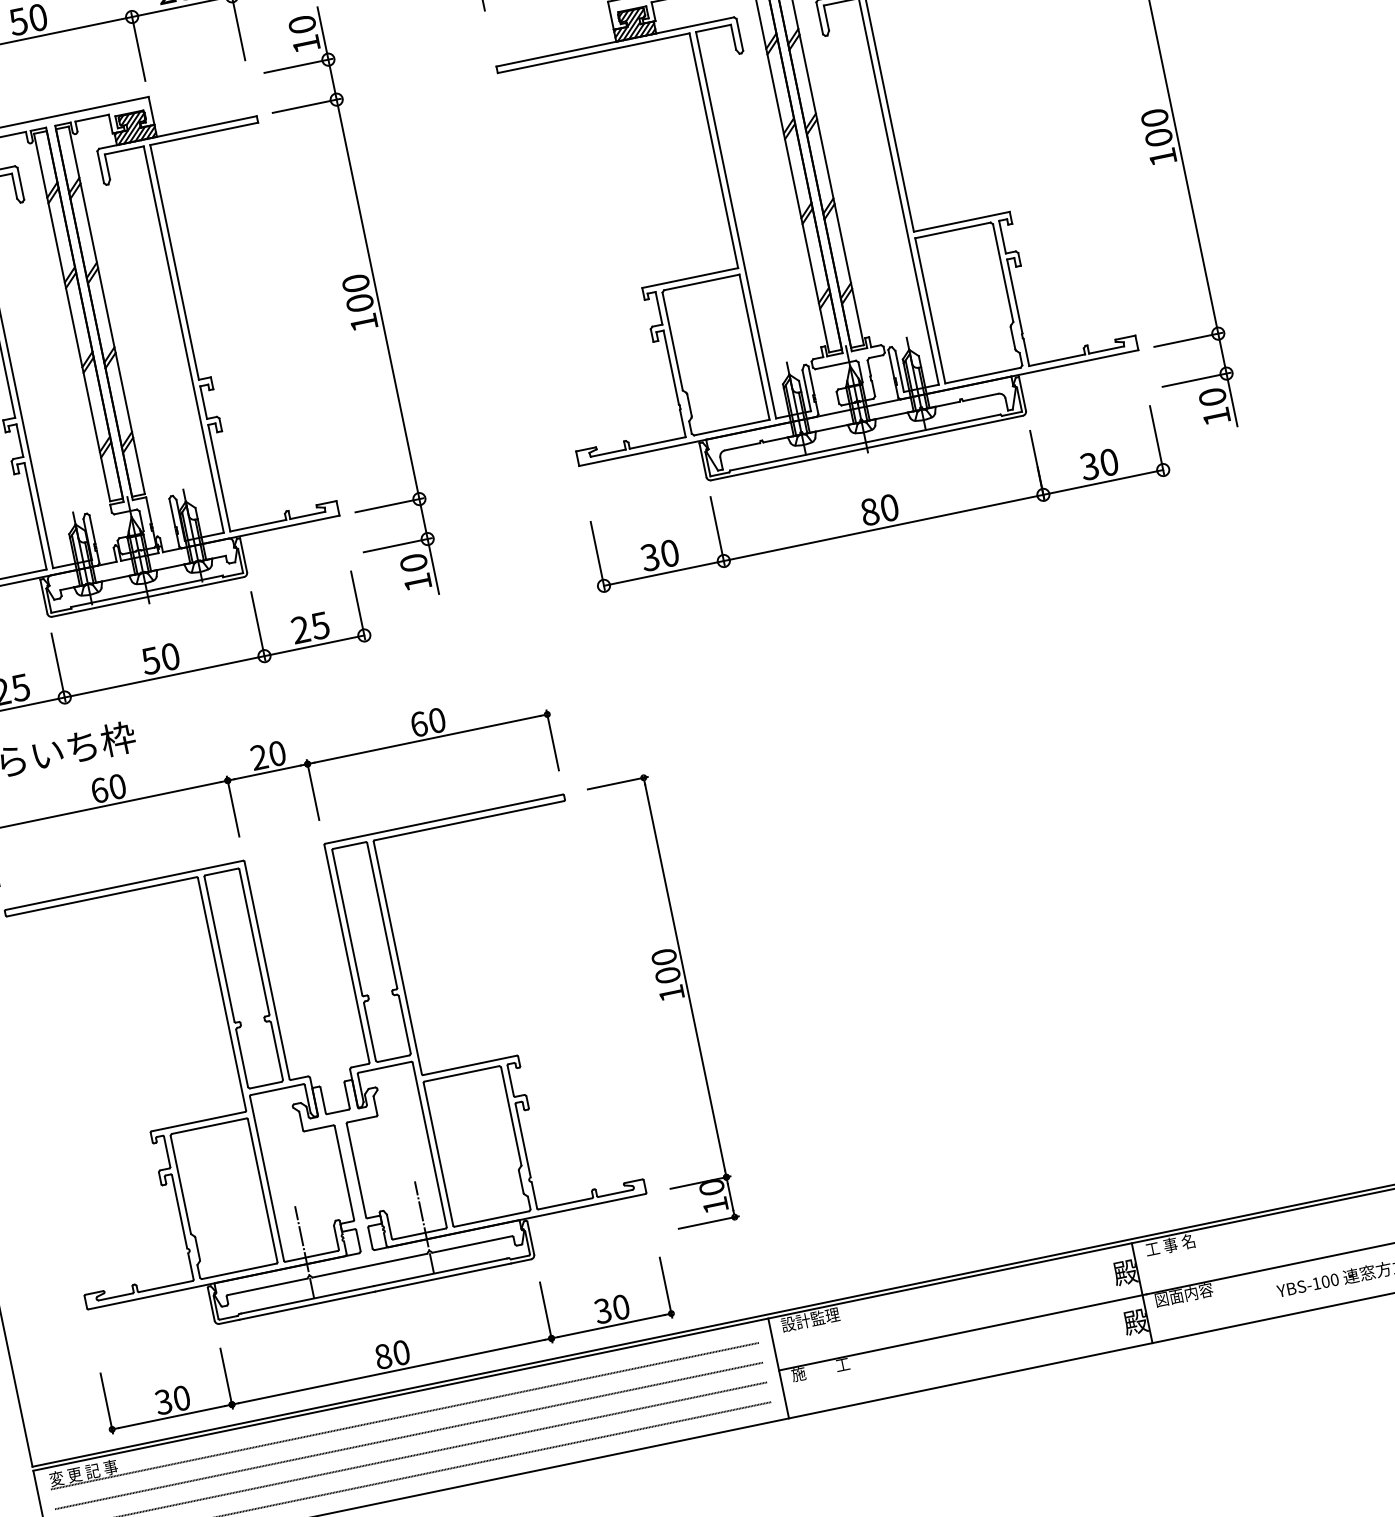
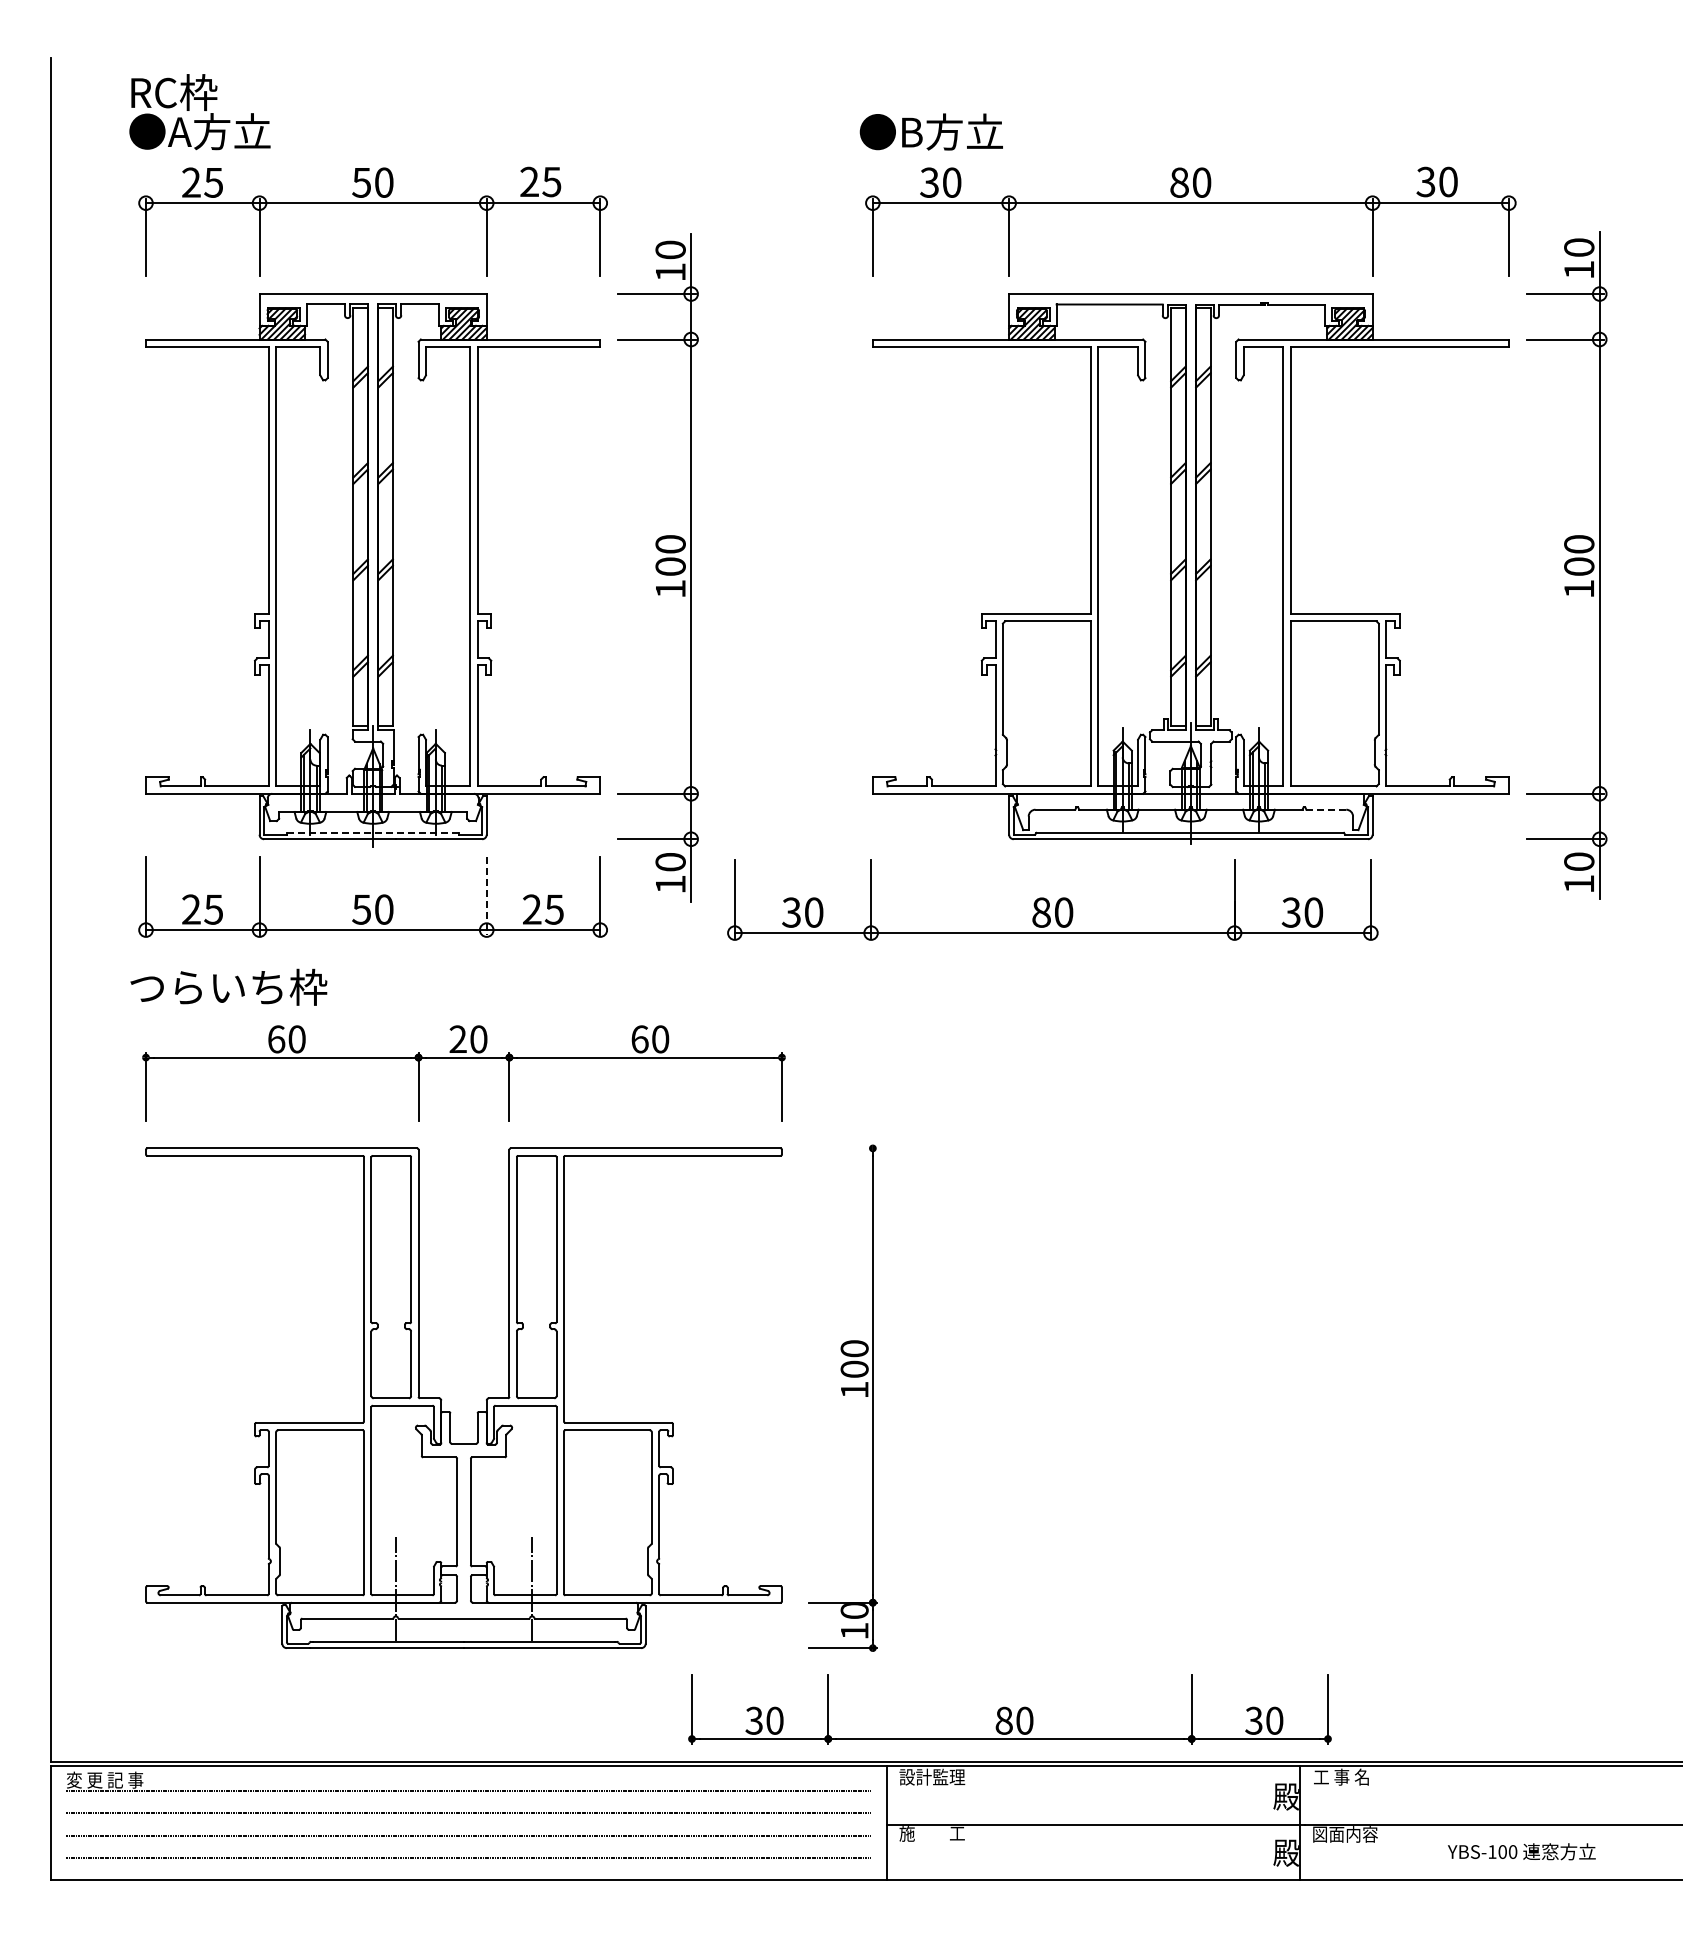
line: (980, 397) -> (1326, 809), solid -> dashed
part: (877, 498) -> (1052, 899), moved
line: (147, 590) -> (373, 832), solid -> dashed
line: (258, 626) -> (486, 896), solid -> dashed
line: (617, 783) -> (843, 1148), removed
part: (385, 1345) -> (1009, 1709), moved

